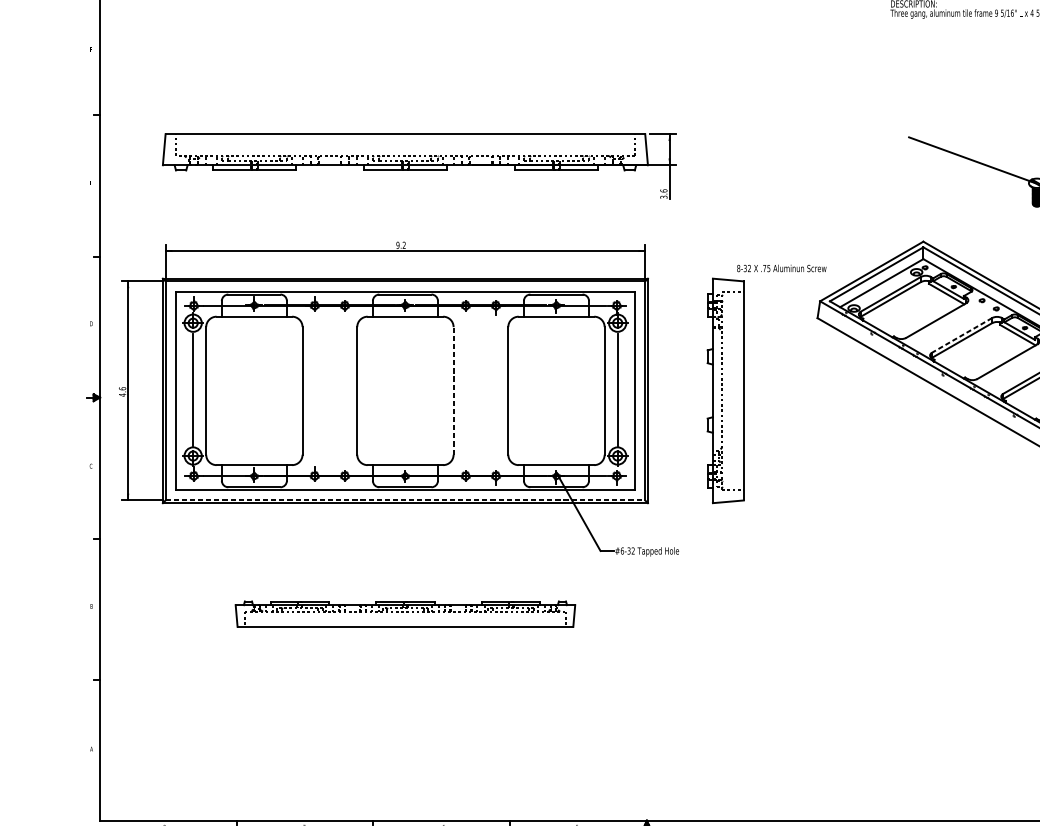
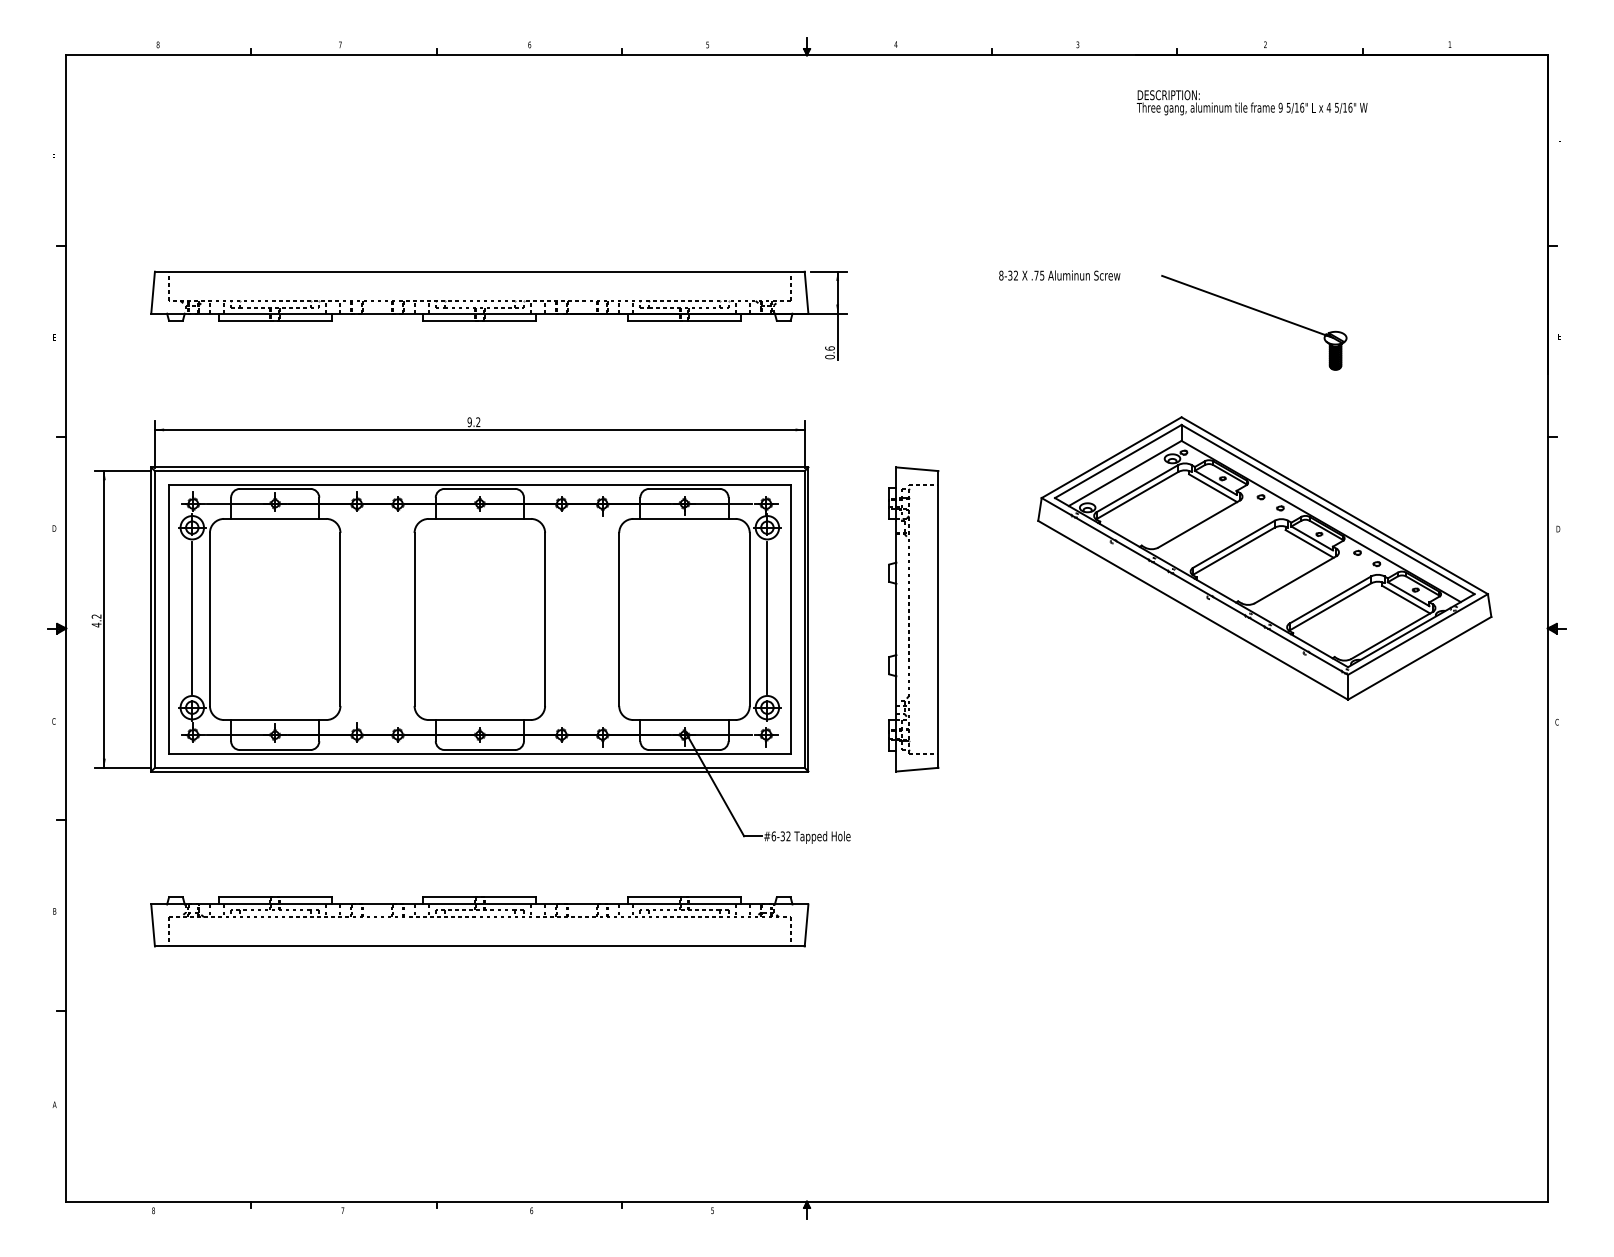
text: (663, 196) -> (829, 356), 3.6 -> 0.6
text: (781, 268) -> (1059, 275), moved
line: (961, 335) -> (1233, 544), dashed -> solid
text: (122, 388) -> (96, 616), 4.6 -> 4.2
line: (453, 390) -> (545, 618), dashed -> solid
line: (405, 500) -> (479, 767), dashed -> solid
part: (405, 613) -> (479, 921), size x1.43

